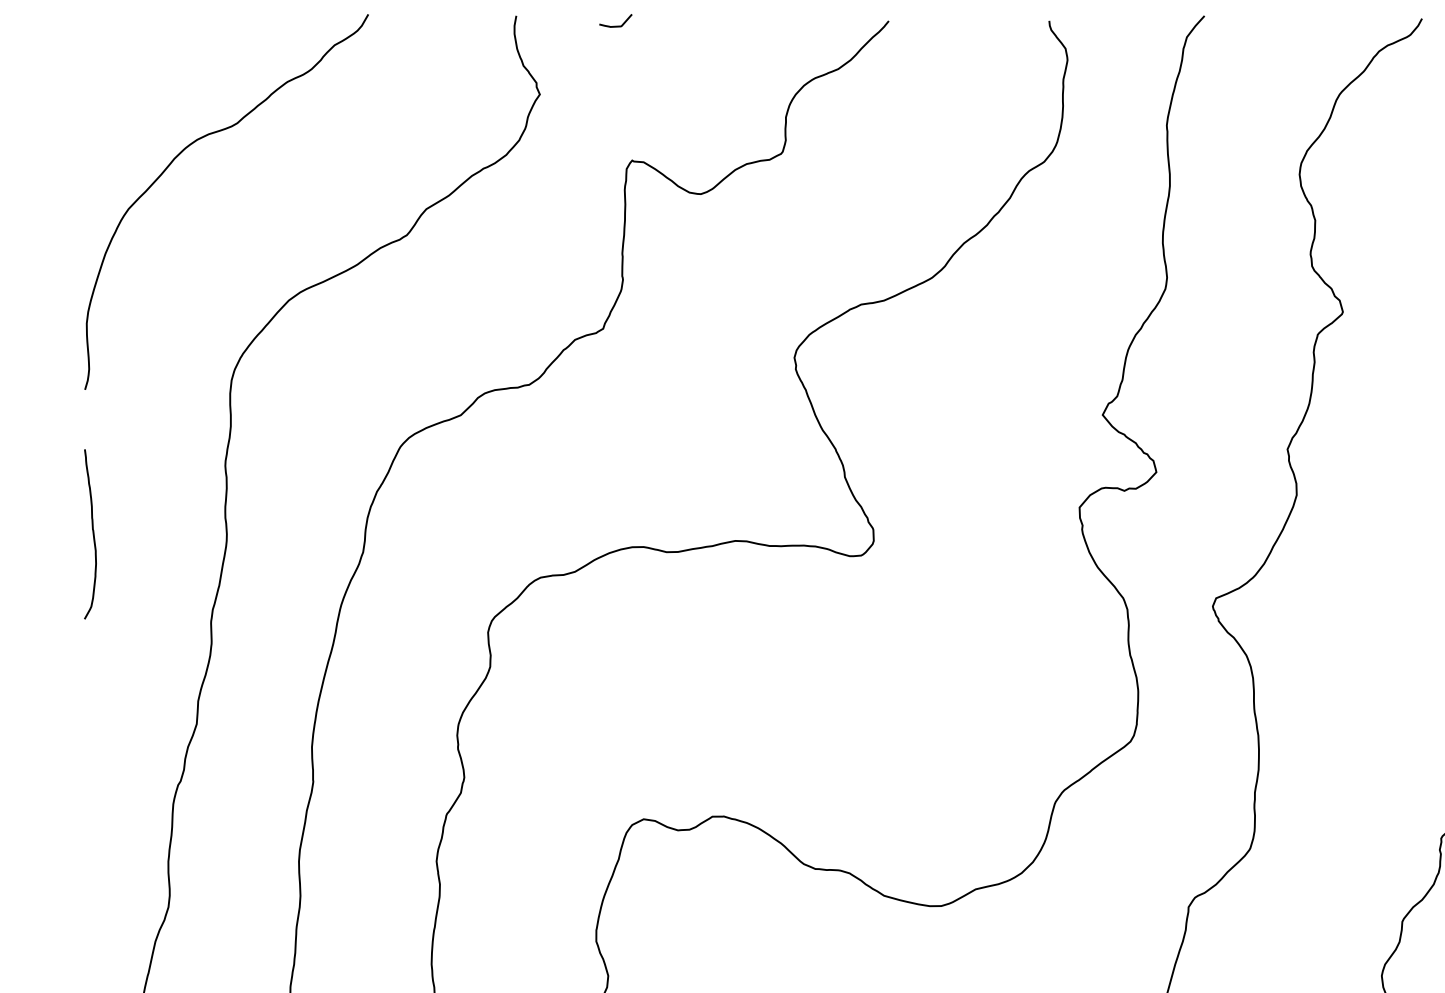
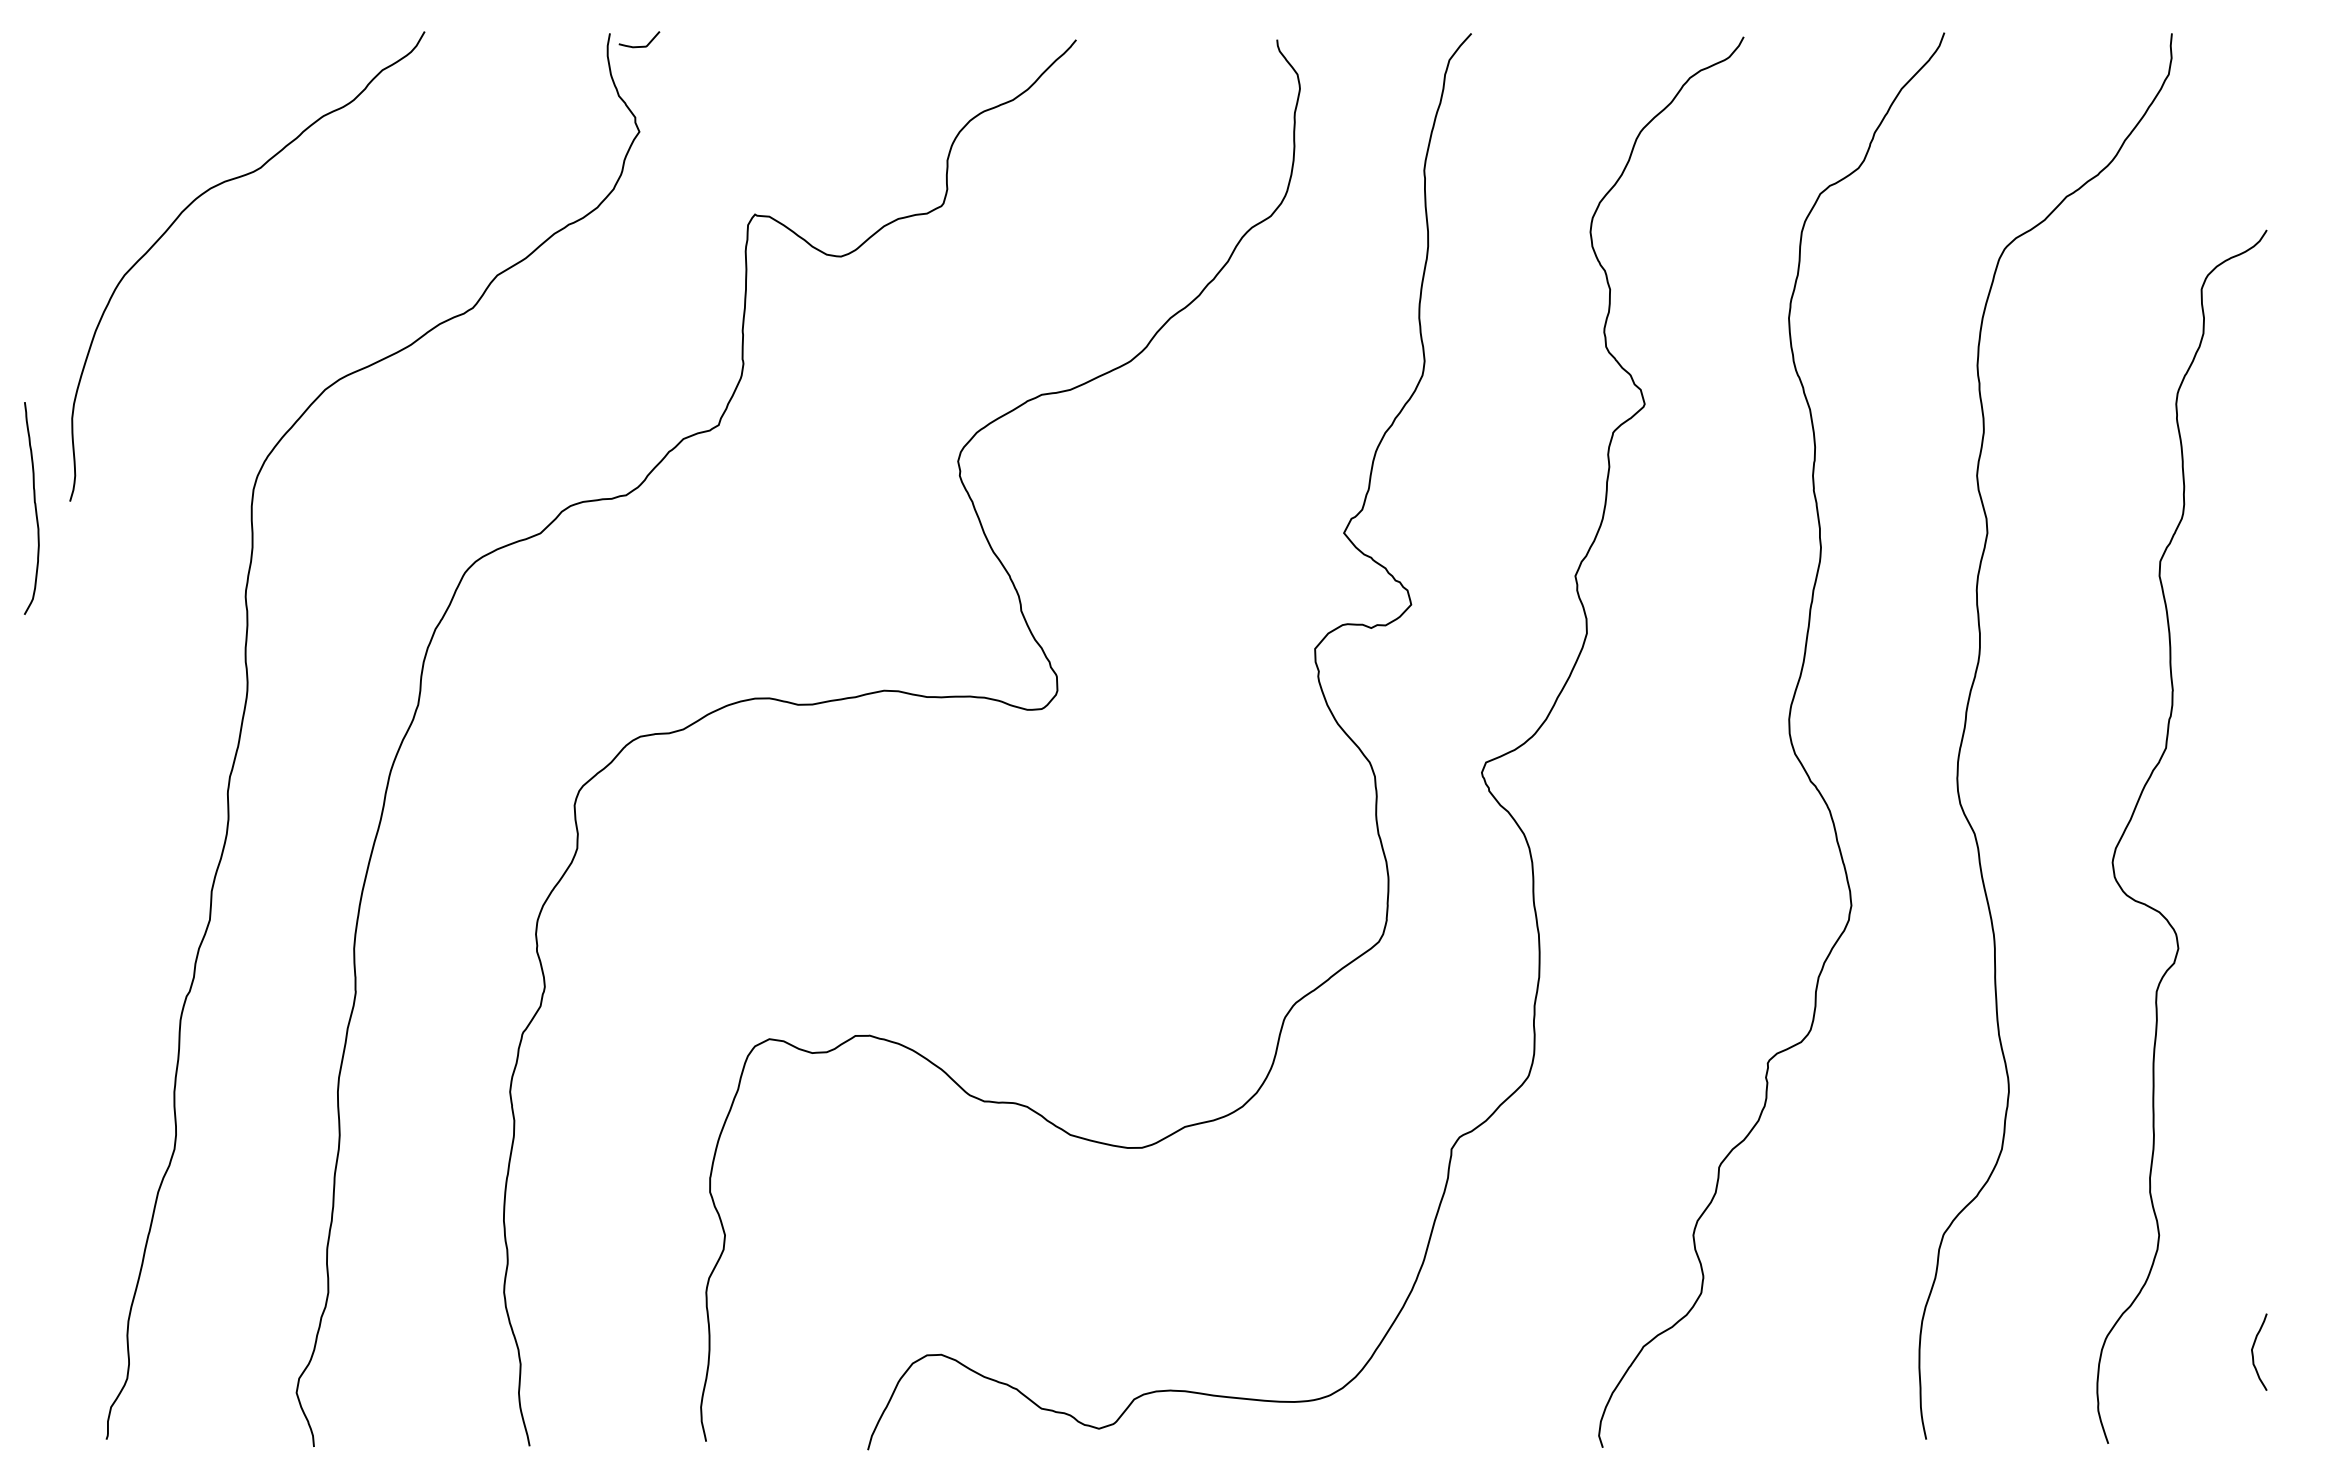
curve: (618, 25) -> (642, 45), moved
curve: (92, 533) -> (34, 507), moved

